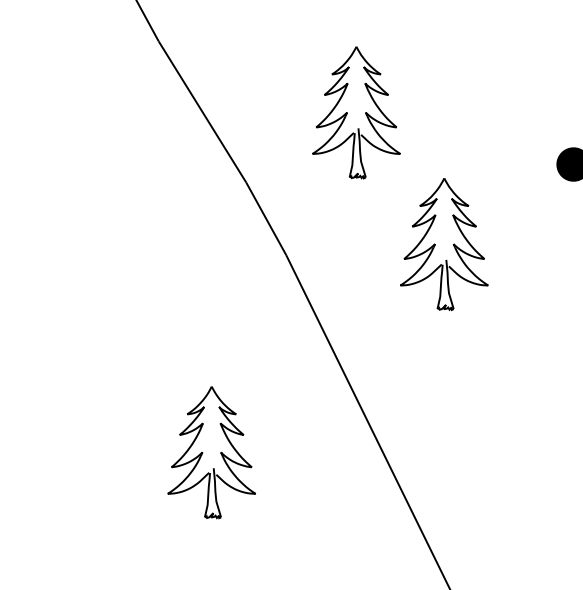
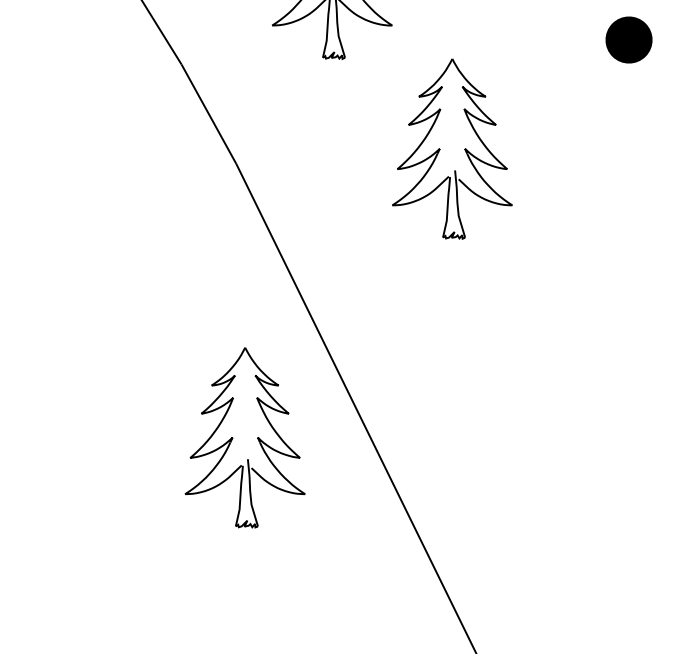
part: (211, 452) -> (244, 437), moved

